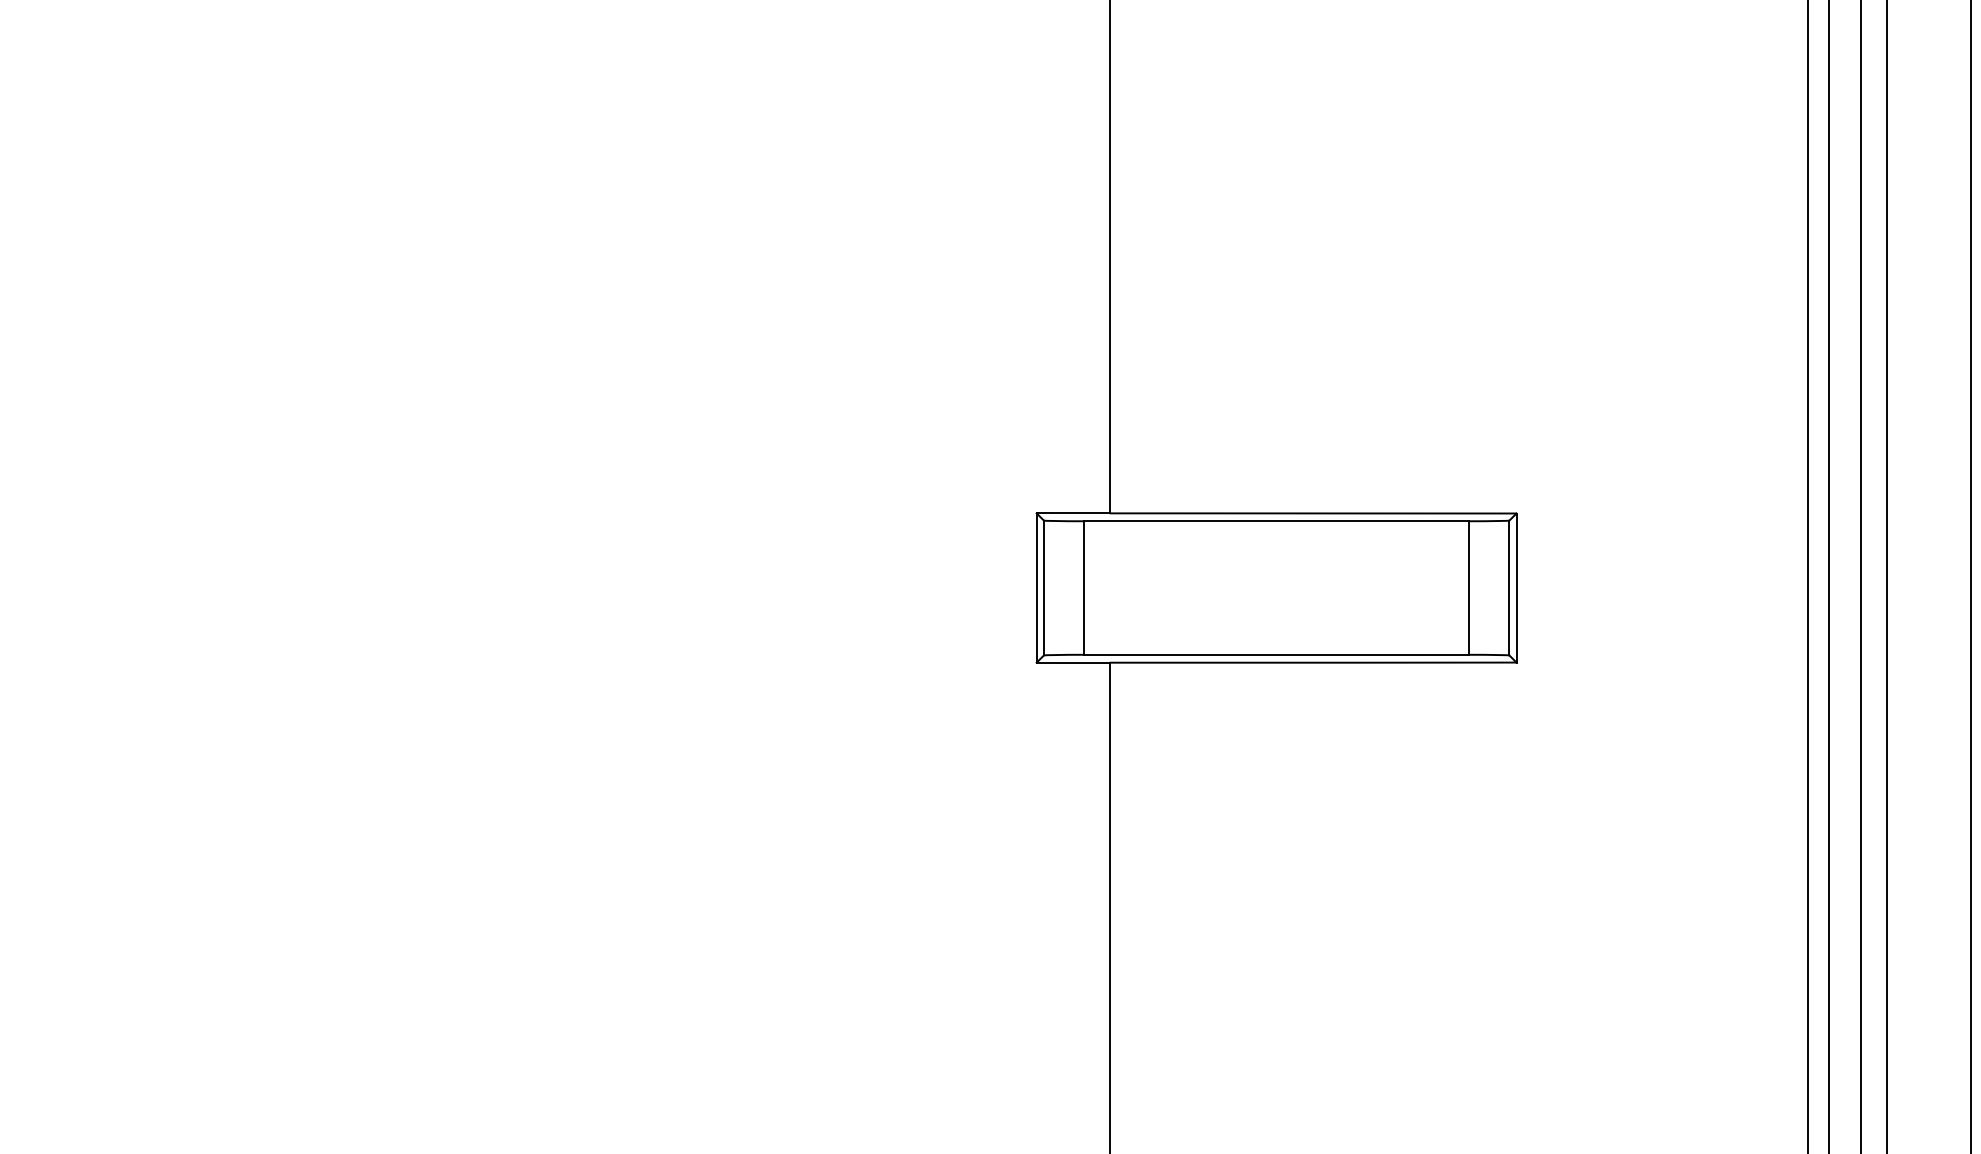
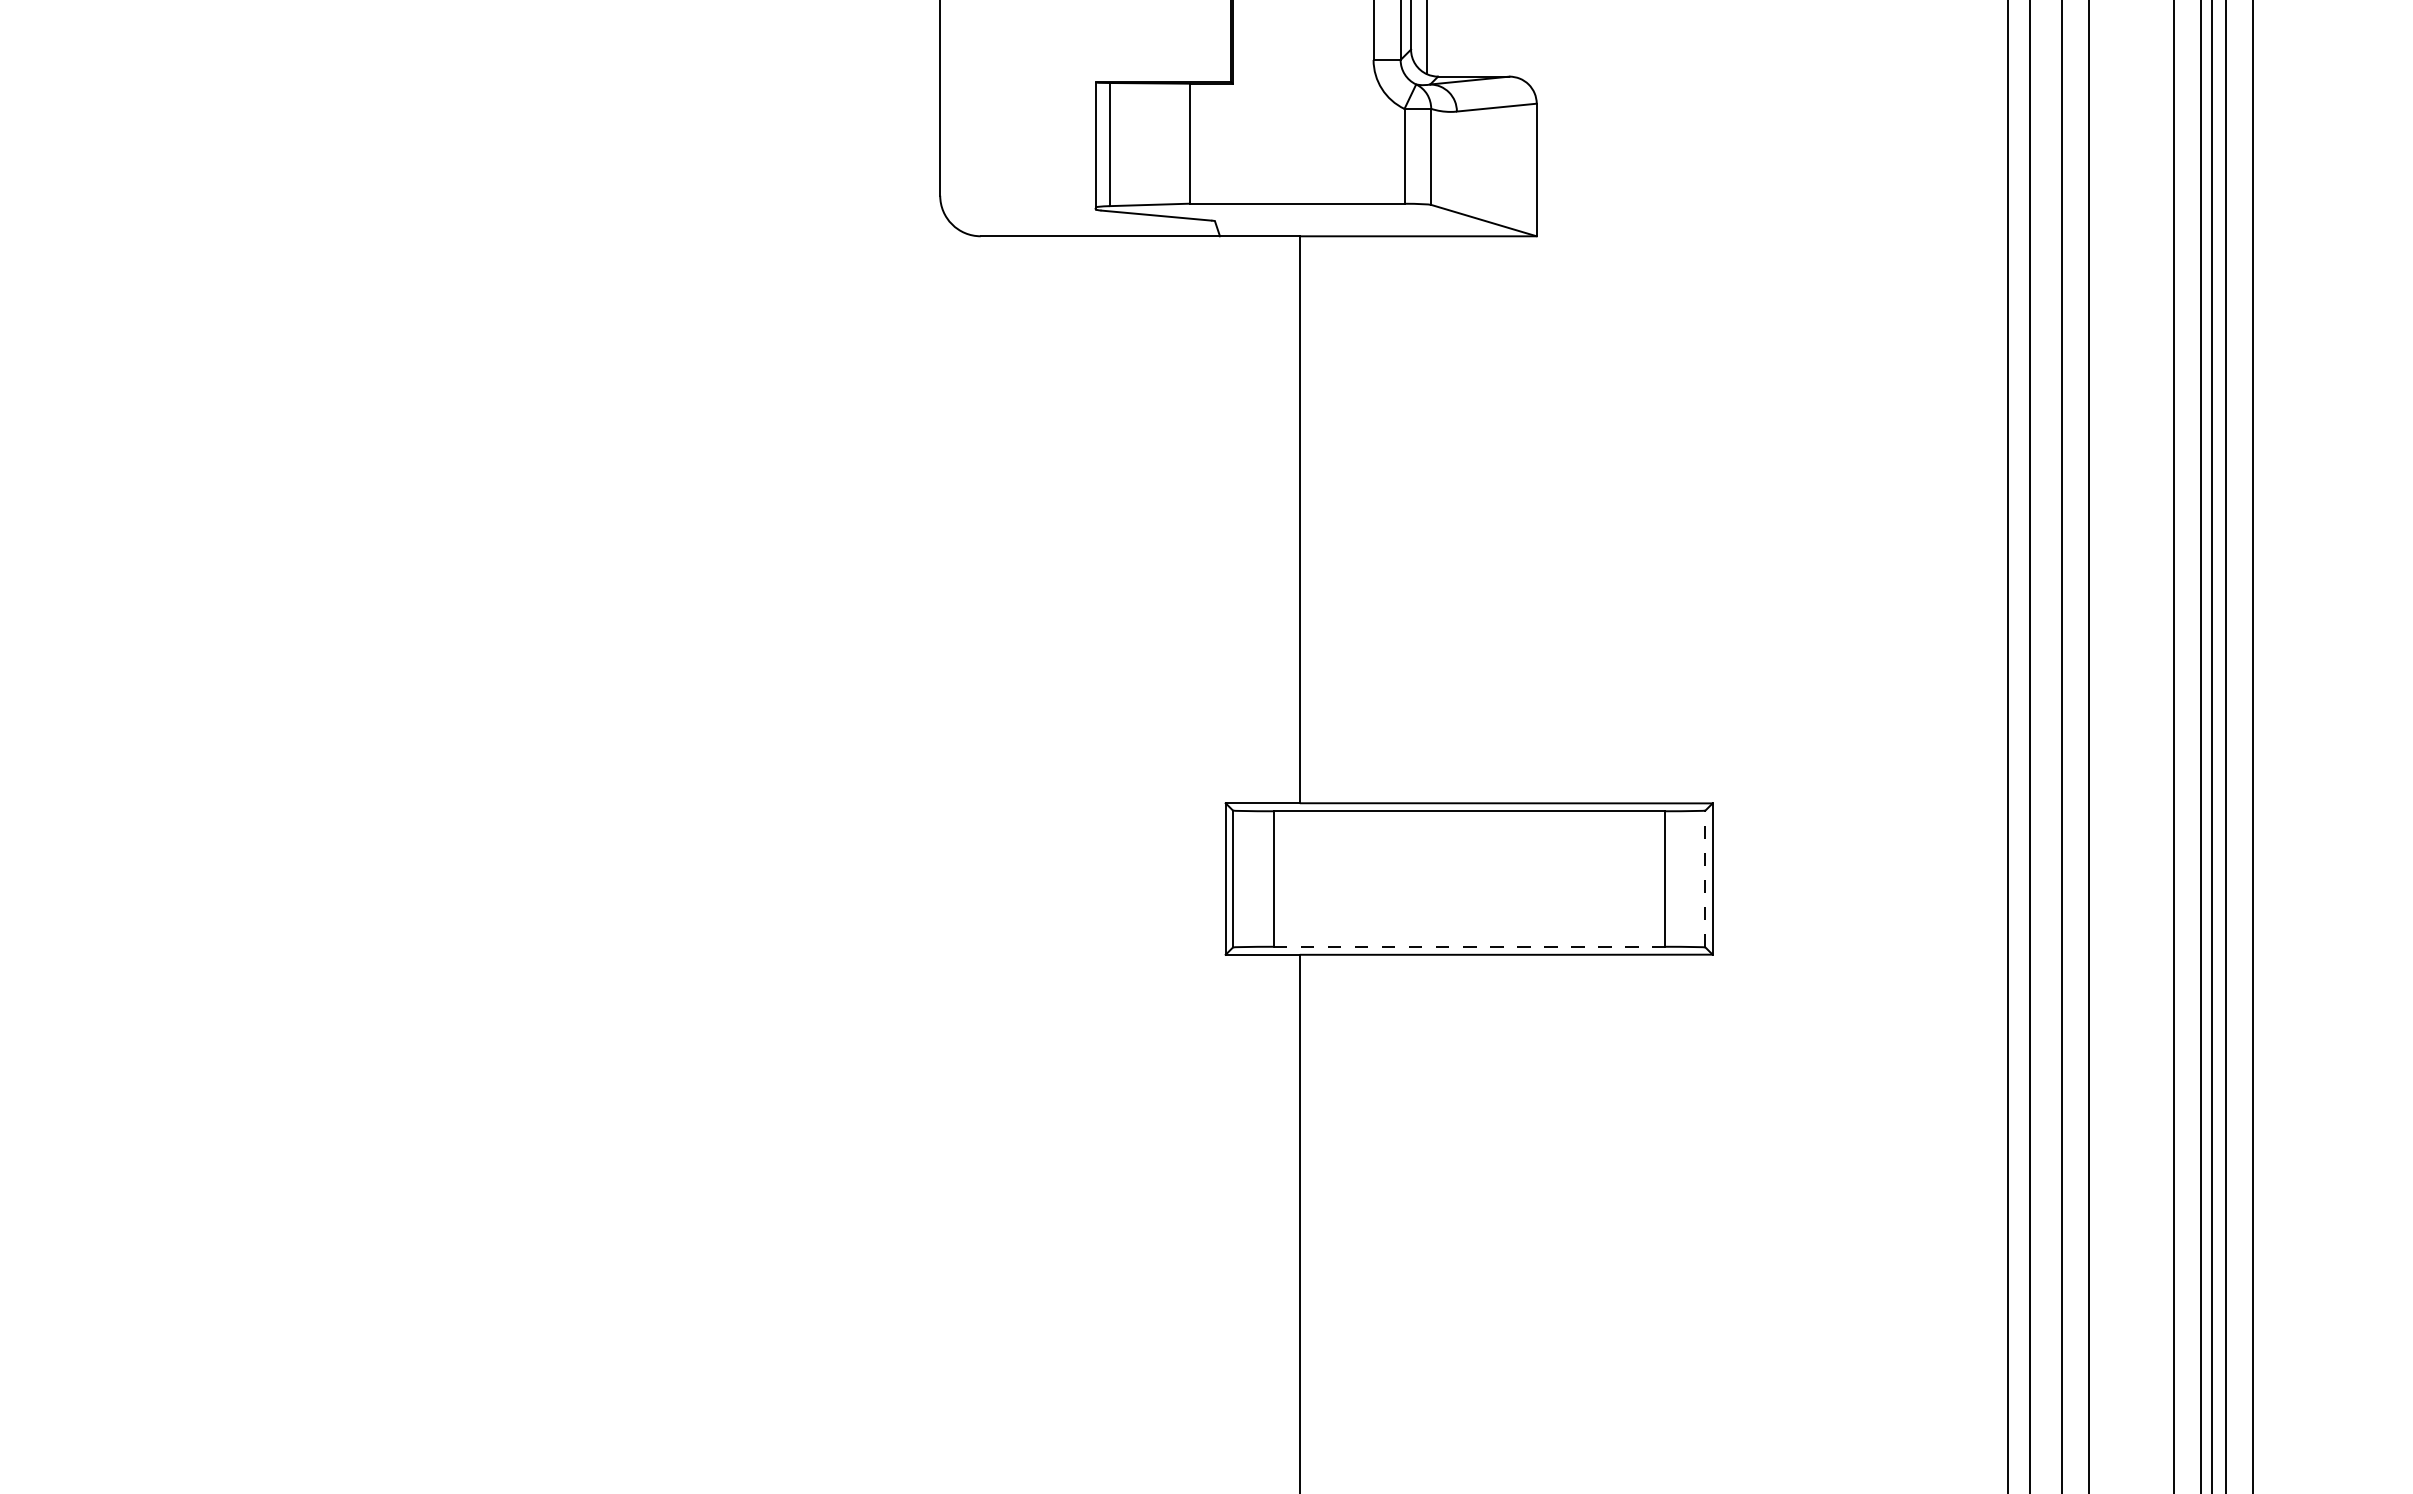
line: (1509, 587) -> (1705, 878), solid -> dashed
line: (1276, 654) -> (1469, 946), solid -> dashed

